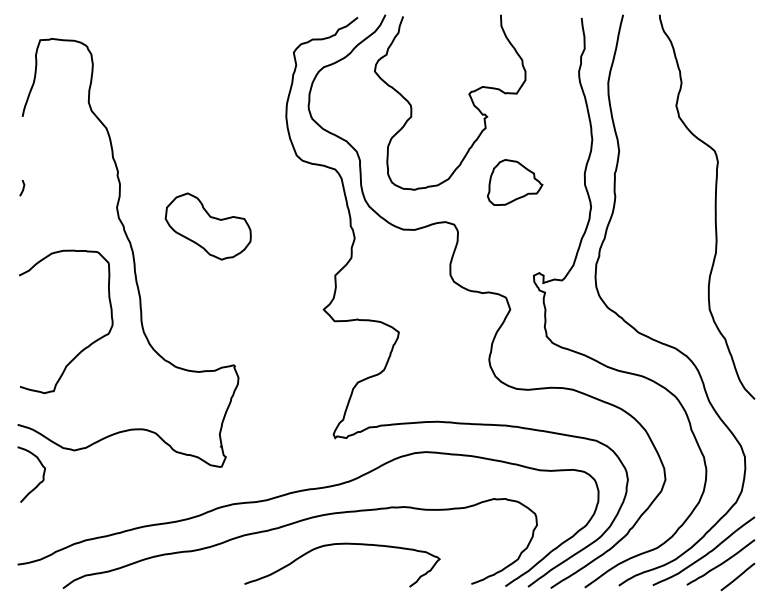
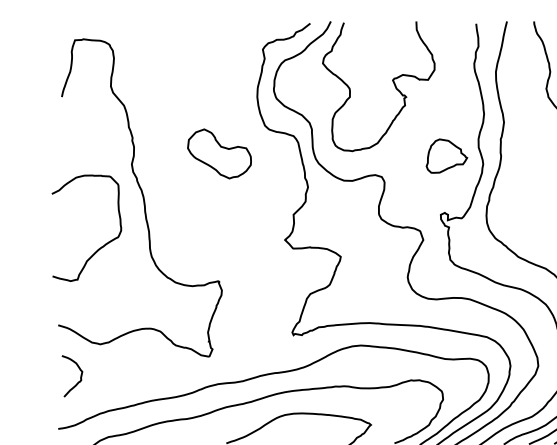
part: (514, 182) -> (446, 156), moved
line: (22, 188) -> (61, 150), removed
part: (207, 226) -> (218, 153), moved
curve: (83, 348) -> (99, 248), moved
curve: (42, 475) -> (80, 376), moved

